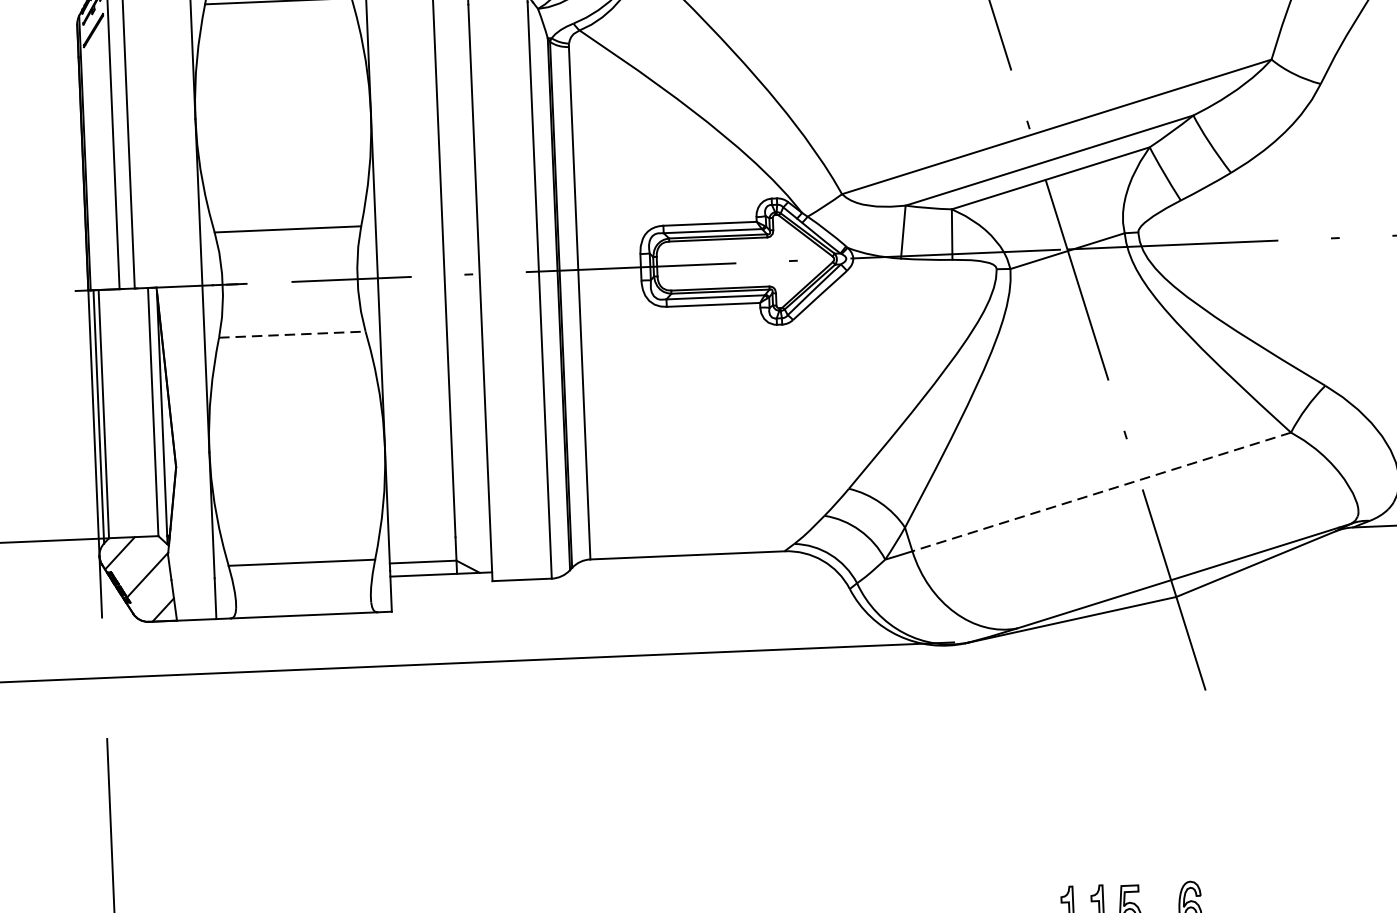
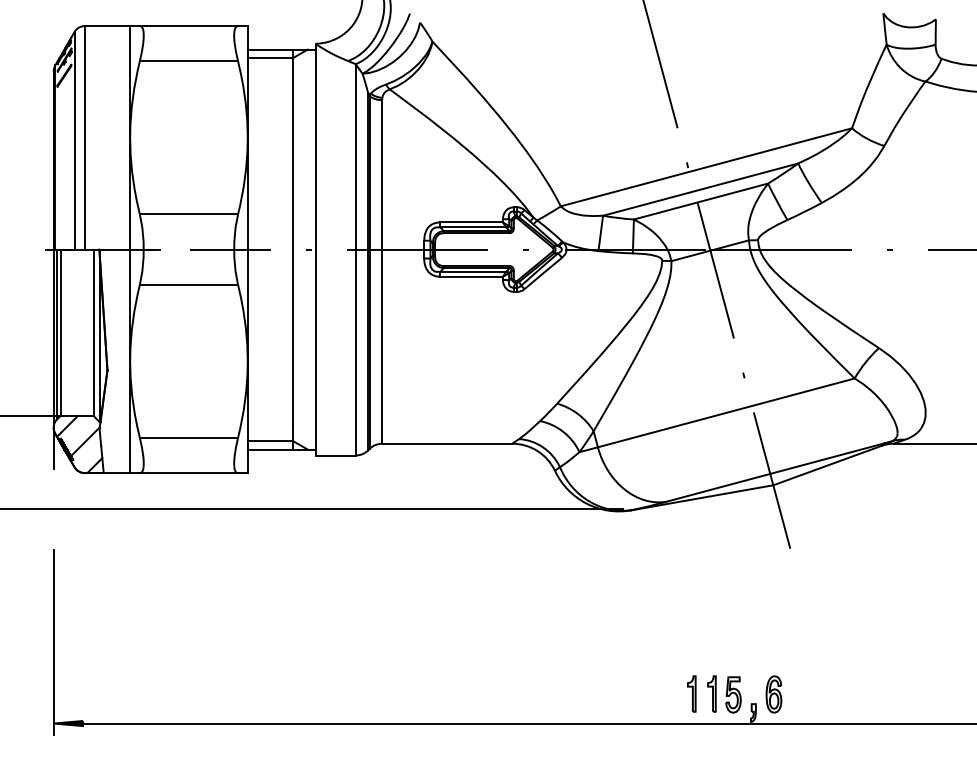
line: (293, 334) -> (189, 284), dashed -> solid
line: (1101, 491) -> (726, 412), dashed -> solid

